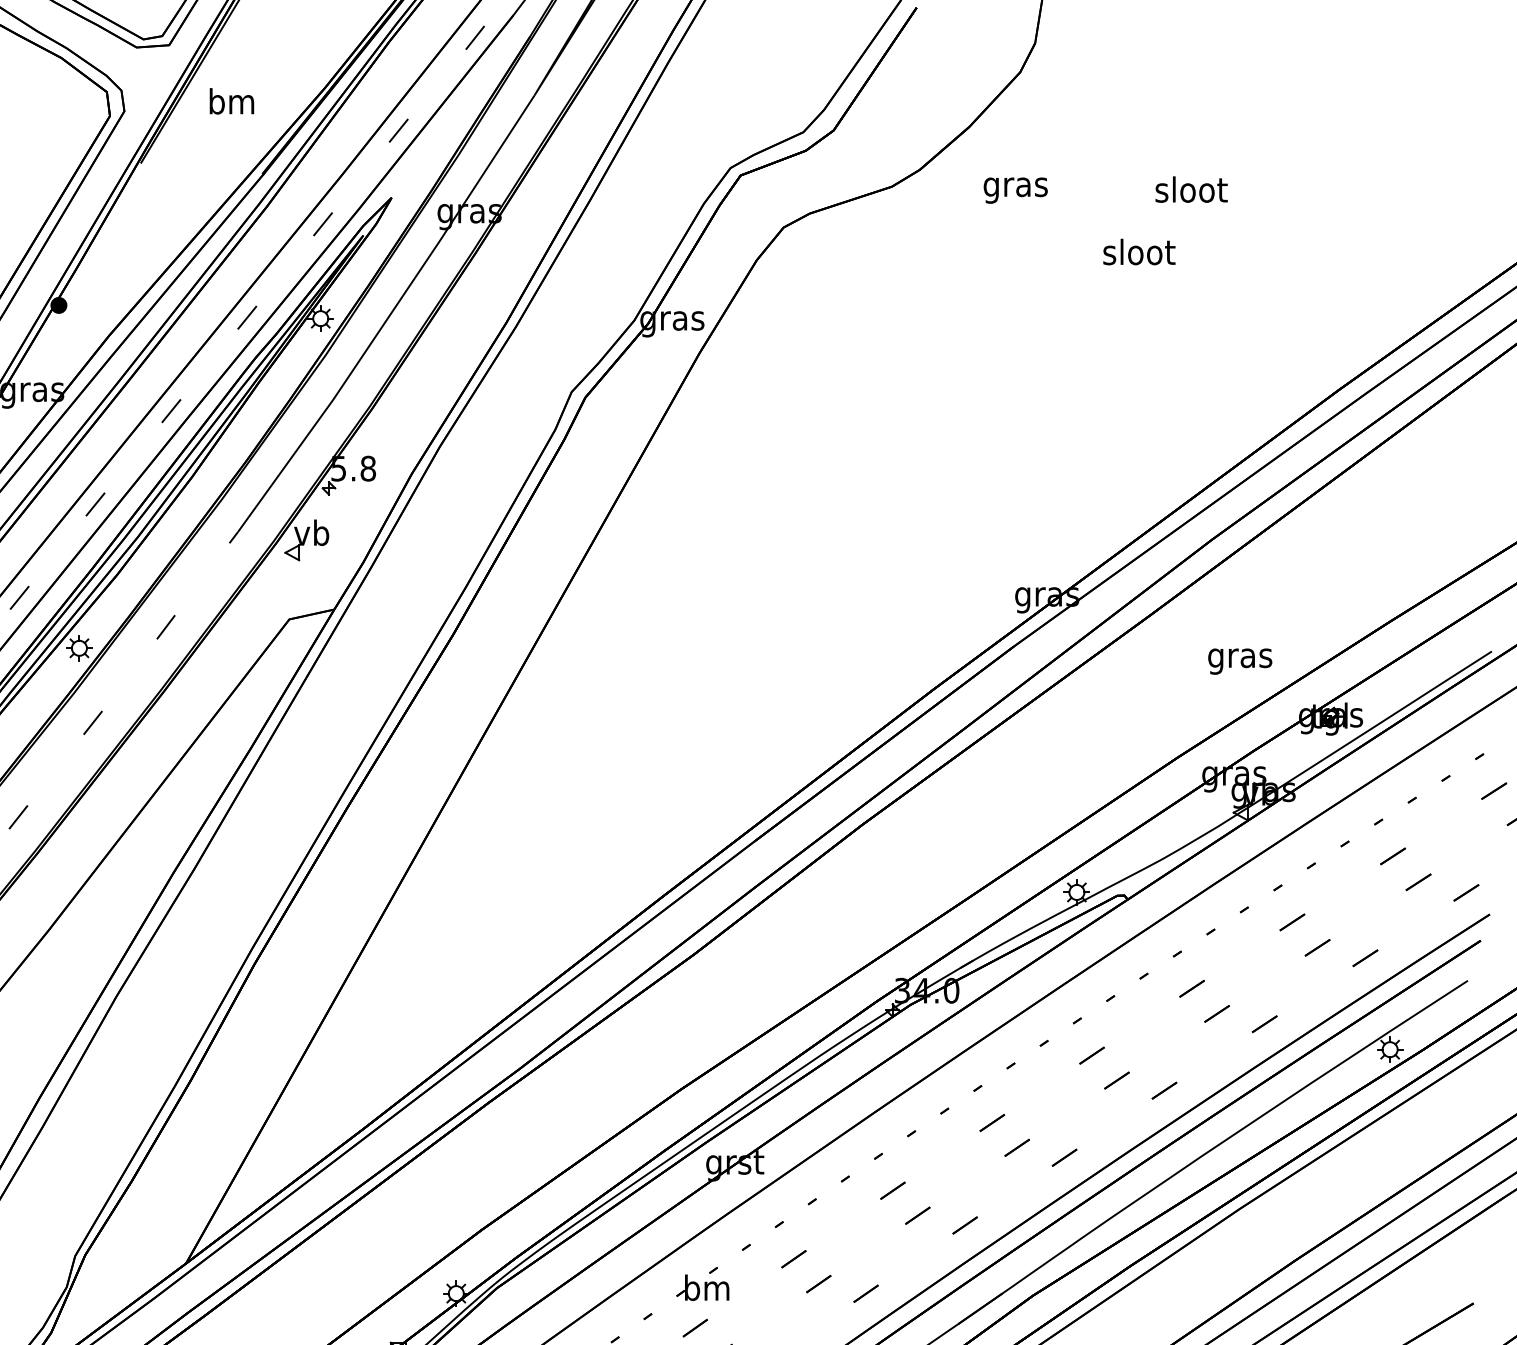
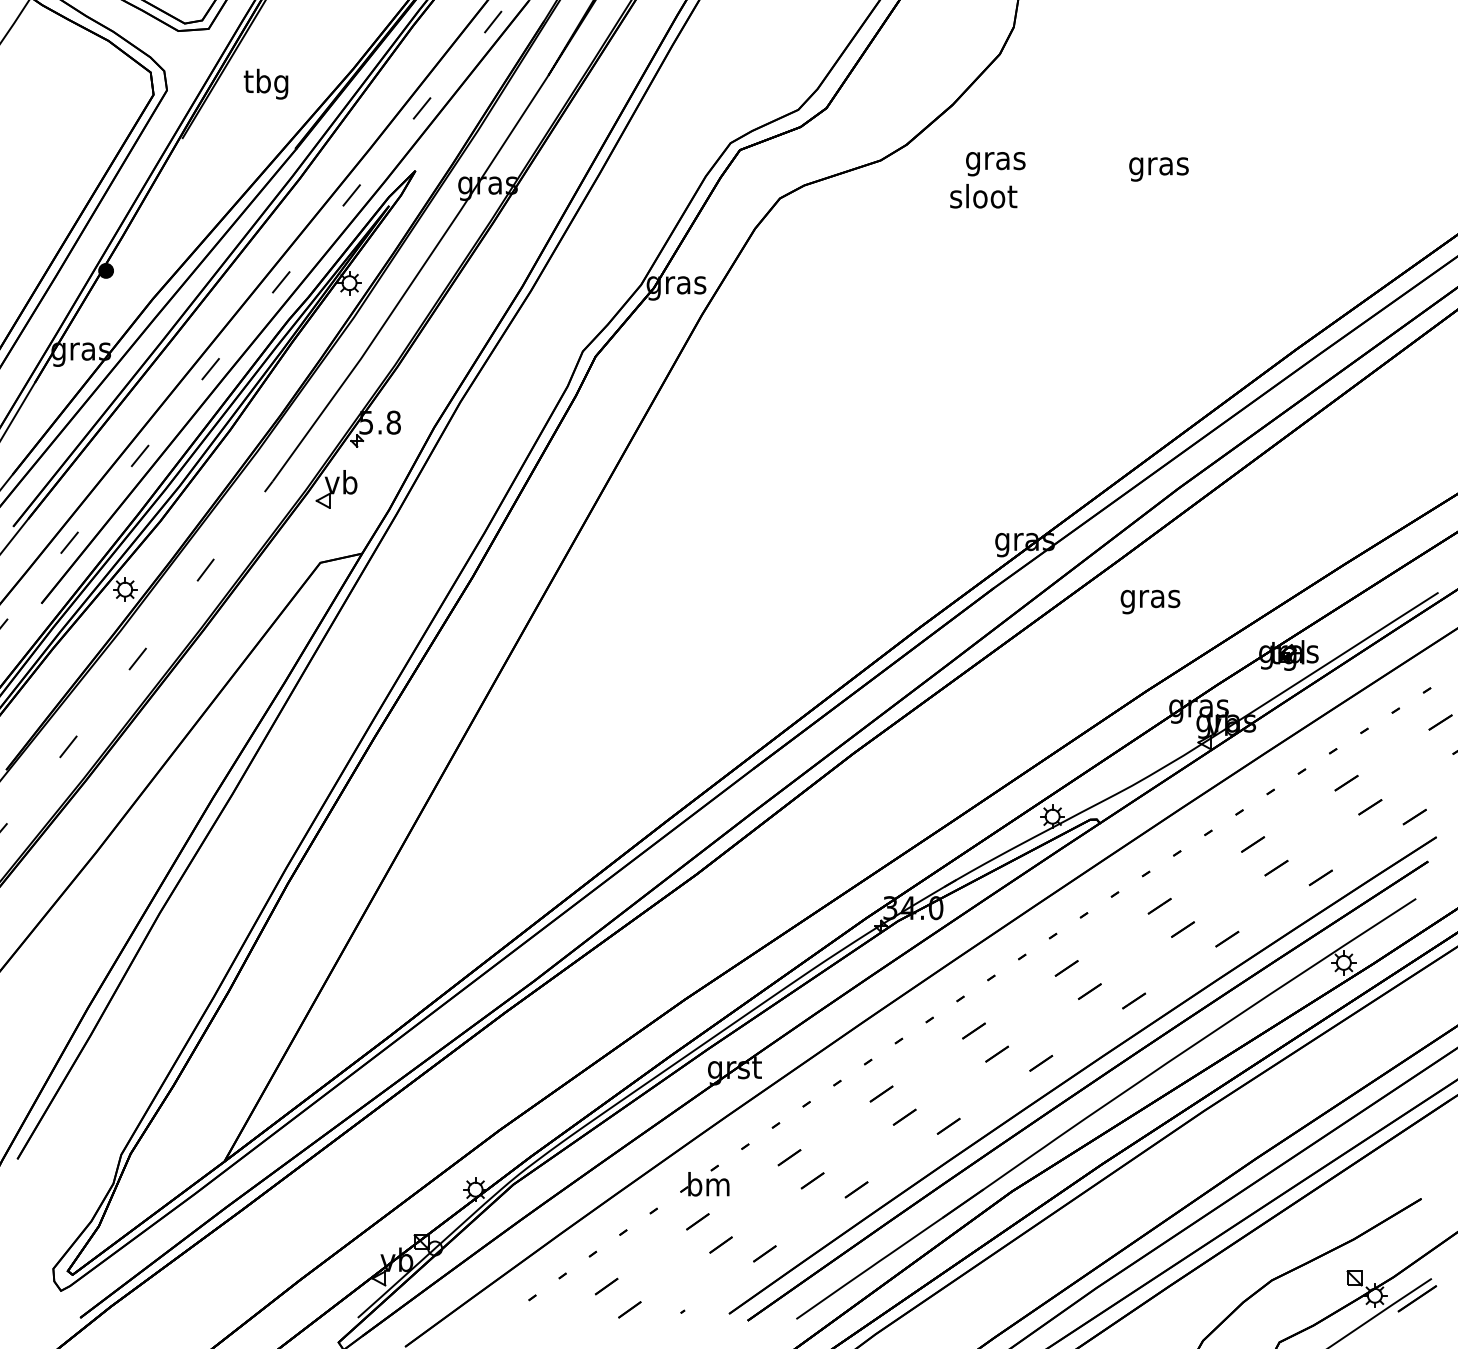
text: (230, 103) -> (265, 83), bm -> tbg
text: (1190, 192) -> (1158, 165), sloot -> gras
text: (1139, 252) -> (983, 196), moved
text: (1240, 661) -> (1150, 601), moved

